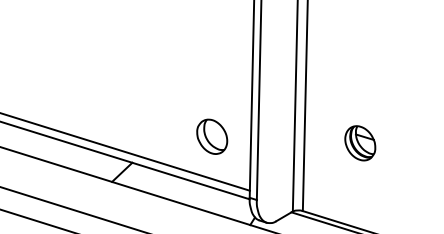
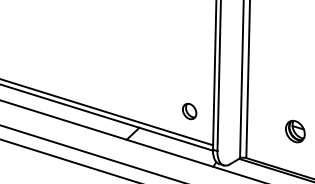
part: (212, 136) -> (189, 111), size x0.71
part: (360, 143) -> (295, 131), moved

